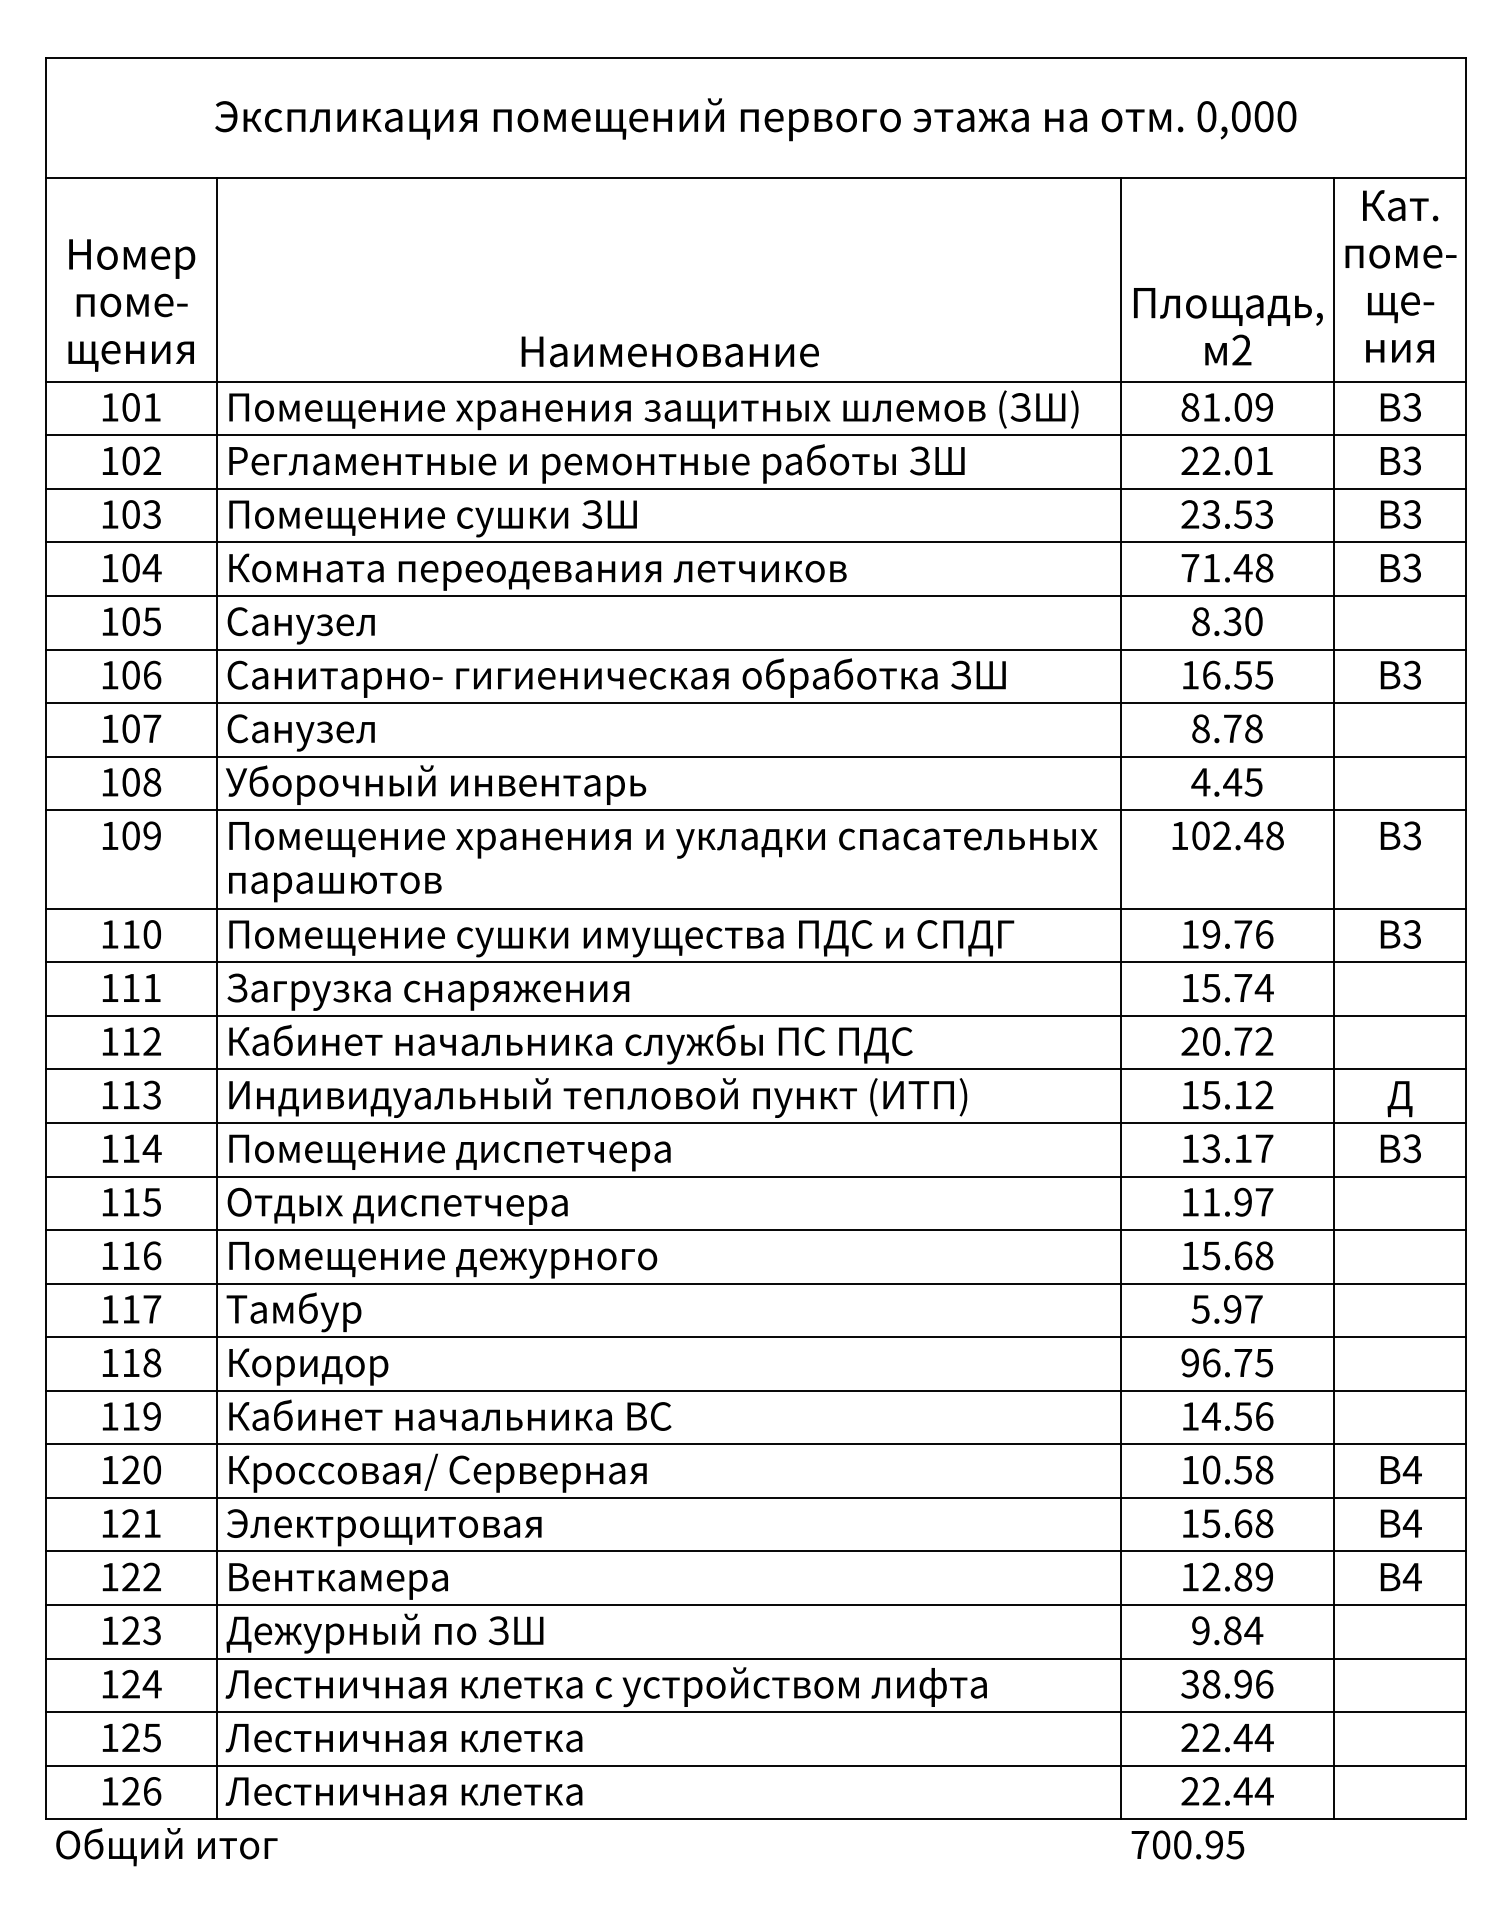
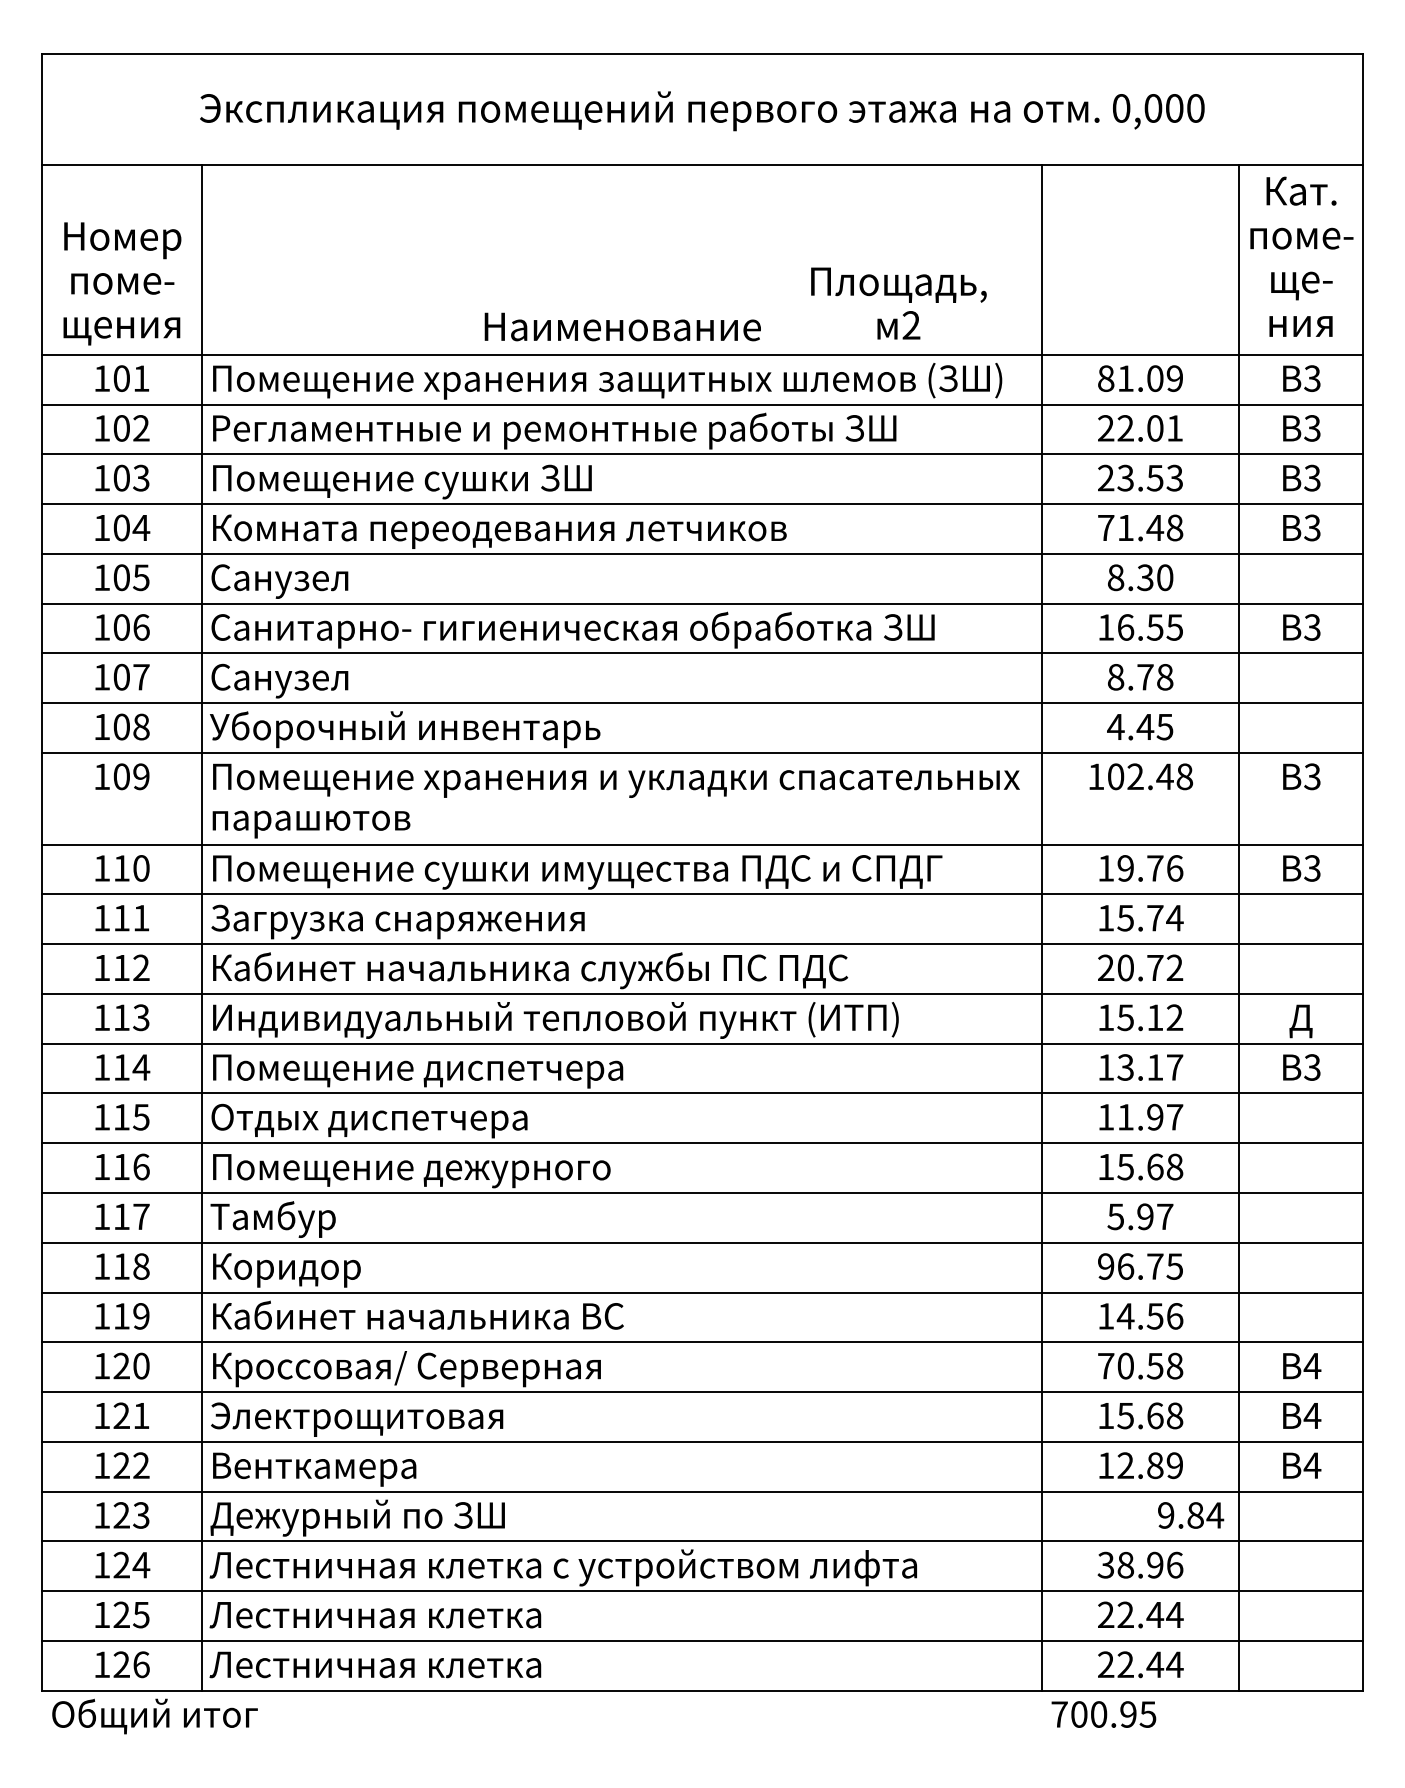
text: (1228, 326) -> (899, 303), moved
text: (1190, 1469) -> (1106, 1365), 10.58 -> 70.58
text: (1227, 1630) -> (1190, 1515), moved

